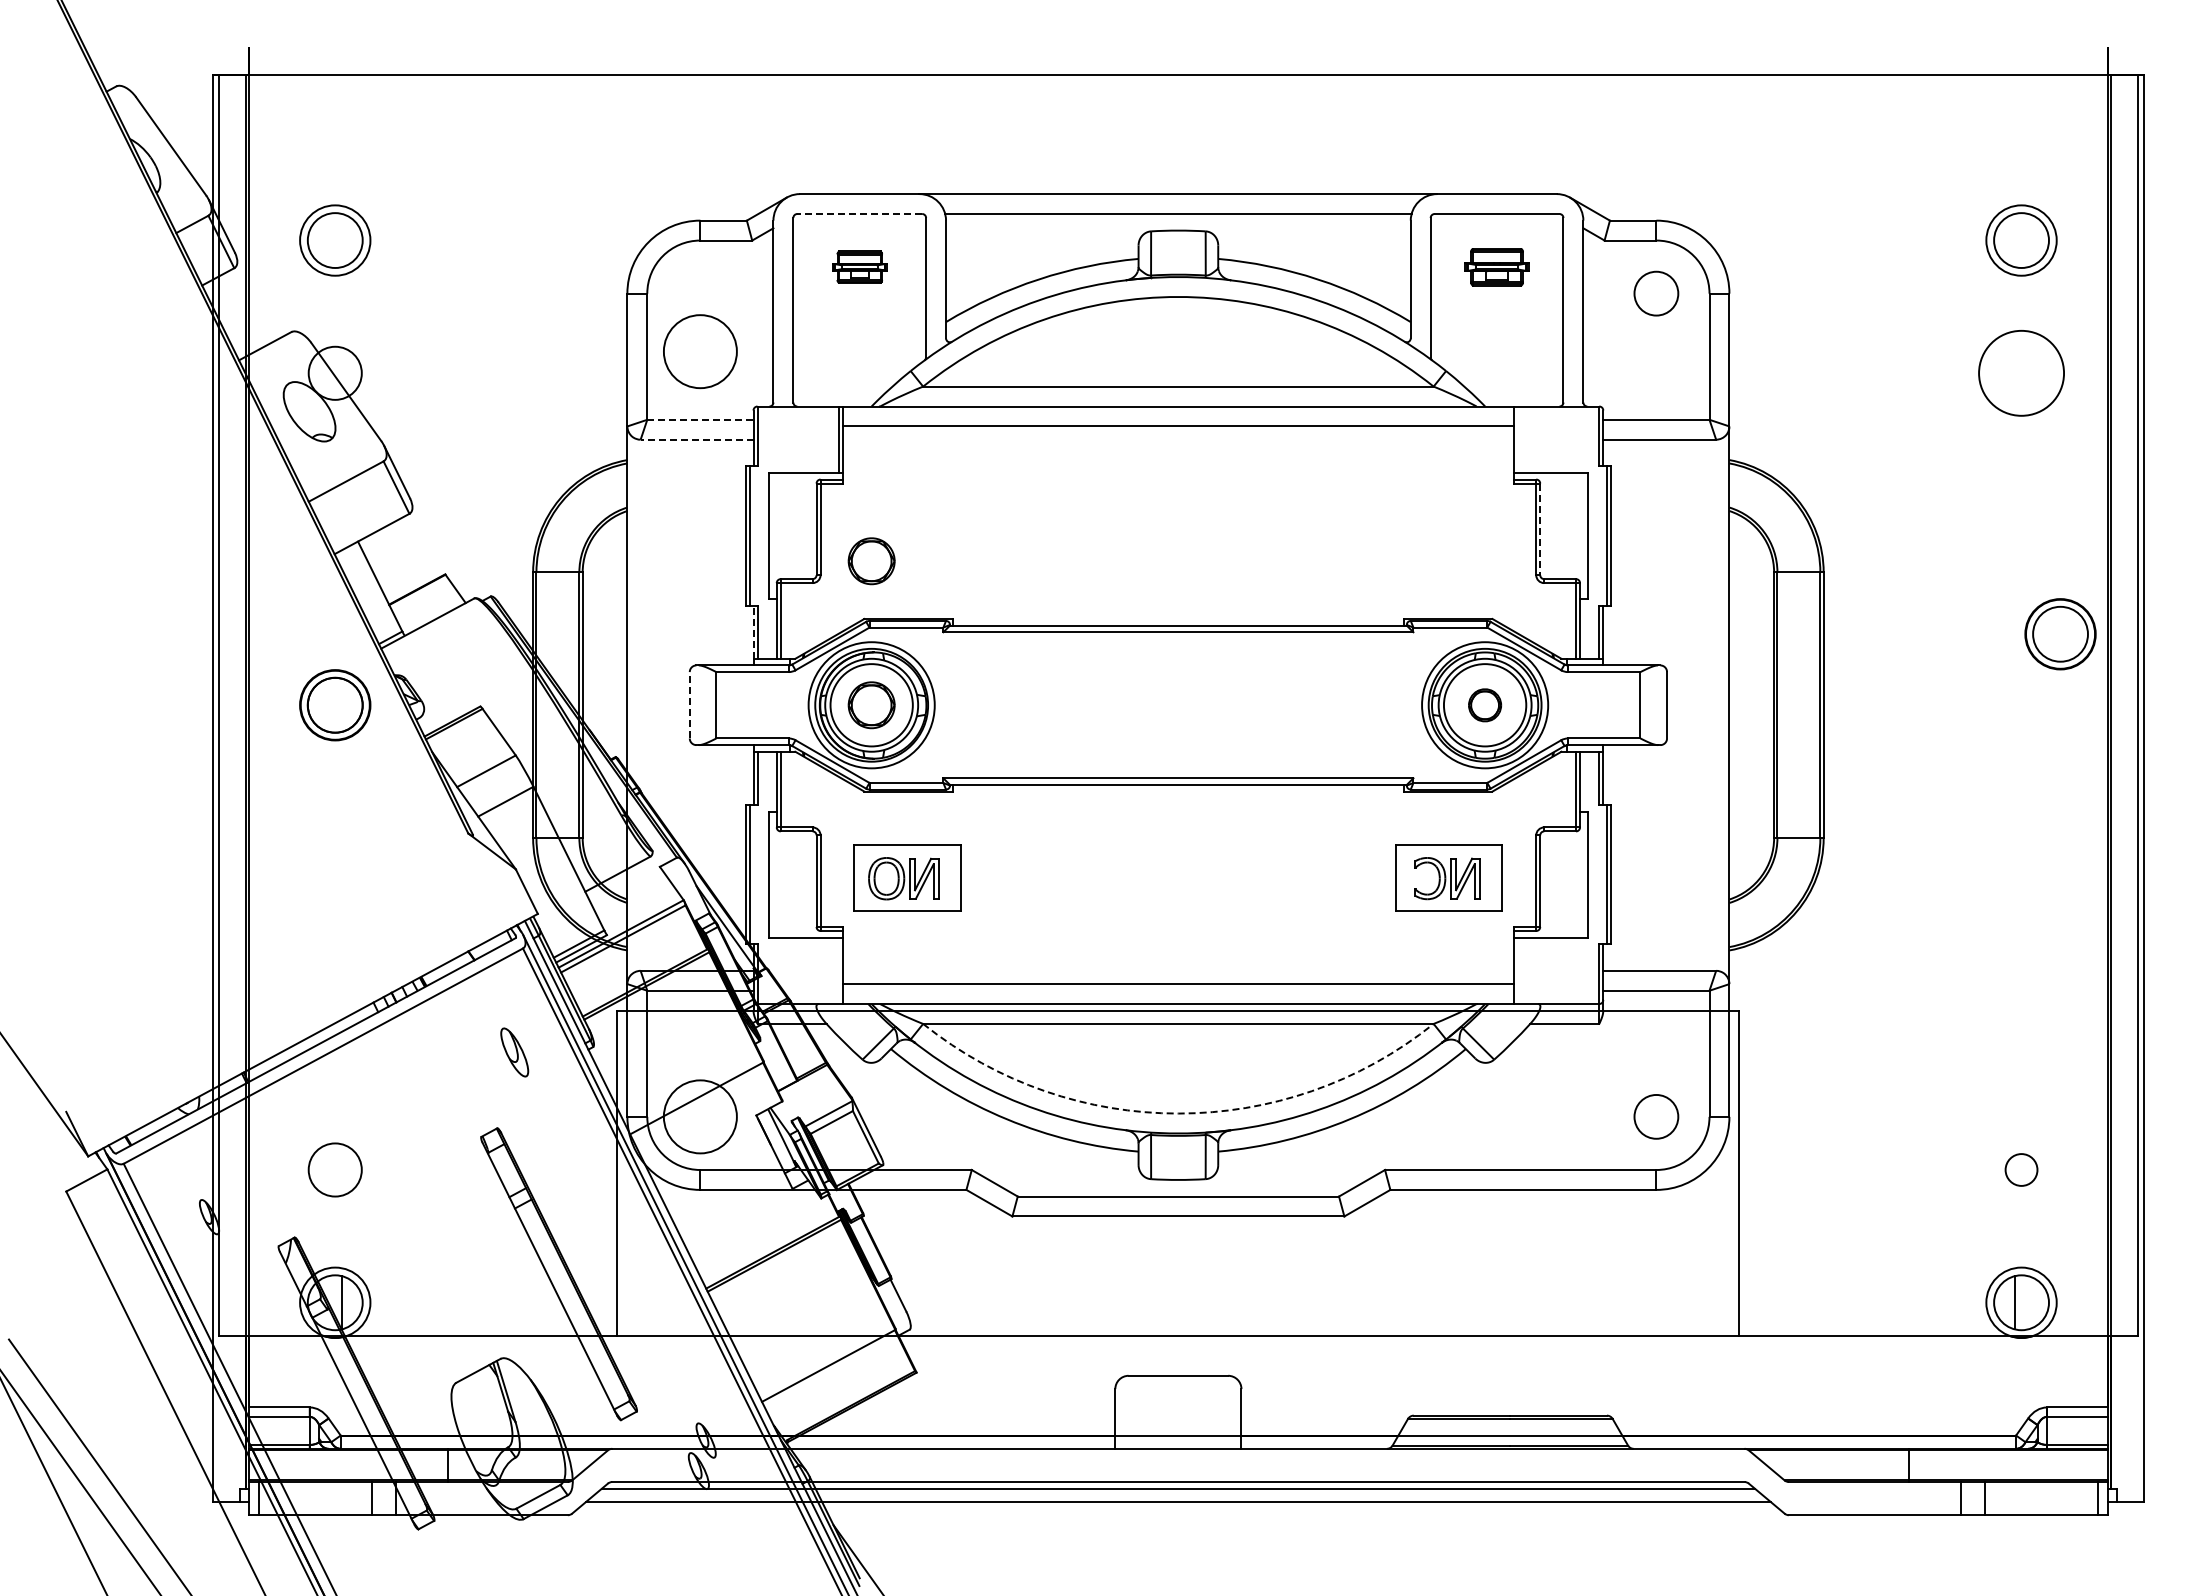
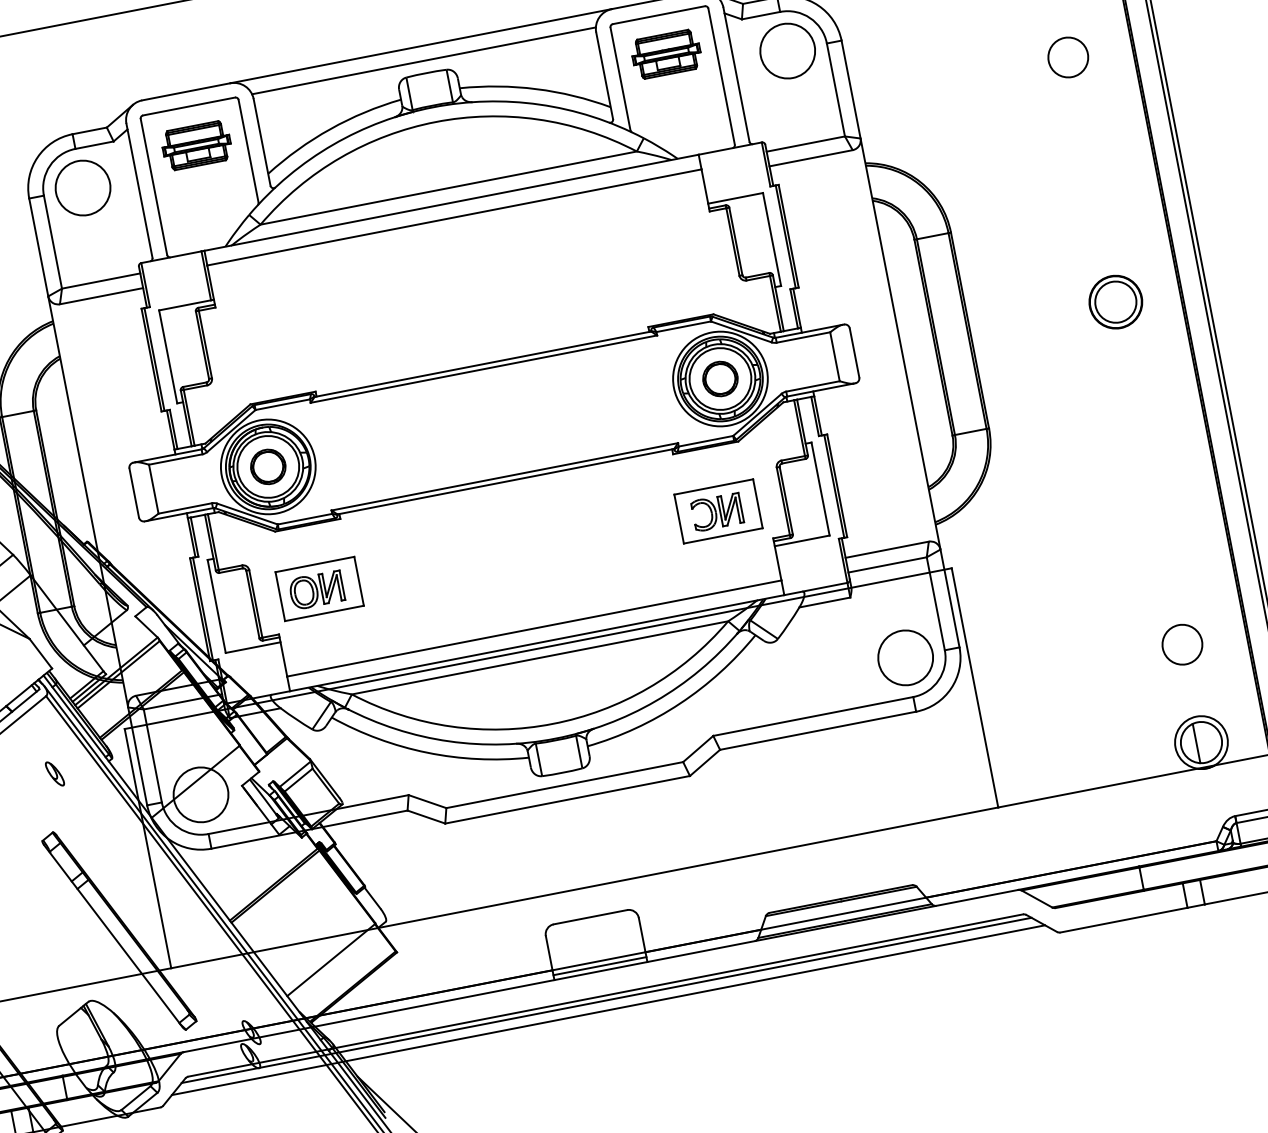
line: (859, 214) -> (189, 106), dashed -> solid
part: (859, 267) -> (196, 145), size x1.67
part: (1496, 267) -> (666, 54), size x1.43
circle: (1655, 293) -> (787, 51), size x1.67
circle: (700, 351) -> (83, 187), moved
circle: (2021, 372) -> (1068, 56), size x0.62
line: (700, 419) -> (101, 280), dashed -> solid
line: (696, 439) -> (101, 296), dashed -> solid
line: (1540, 529) -> (736, 241), dashed -> solid
part: (871, 561) -> (247, 360), removed
line: (753, 632) -> (170, 430), dashed -> solid
part: (2060, 634) -> (1115, 302), moved
line: (689, 704) -> (133, 492), dashed -> solid
part: (1484, 705) -> (720, 379), size x1.43
part: (514, 1052) -> (54, 774), size x0.71
arc: (1178, 1113) -> (552, 723), dashed -> solid
circle: (1655, 1116) -> (904, 657), size x1.67
circle: (2021, 1169) -> (1182, 644), size x1.67
line: (1178, 1442) -> (600, 966), added

